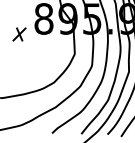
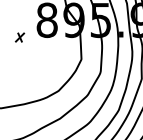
part: (19, 34) -> (19, 37), size x0.6

